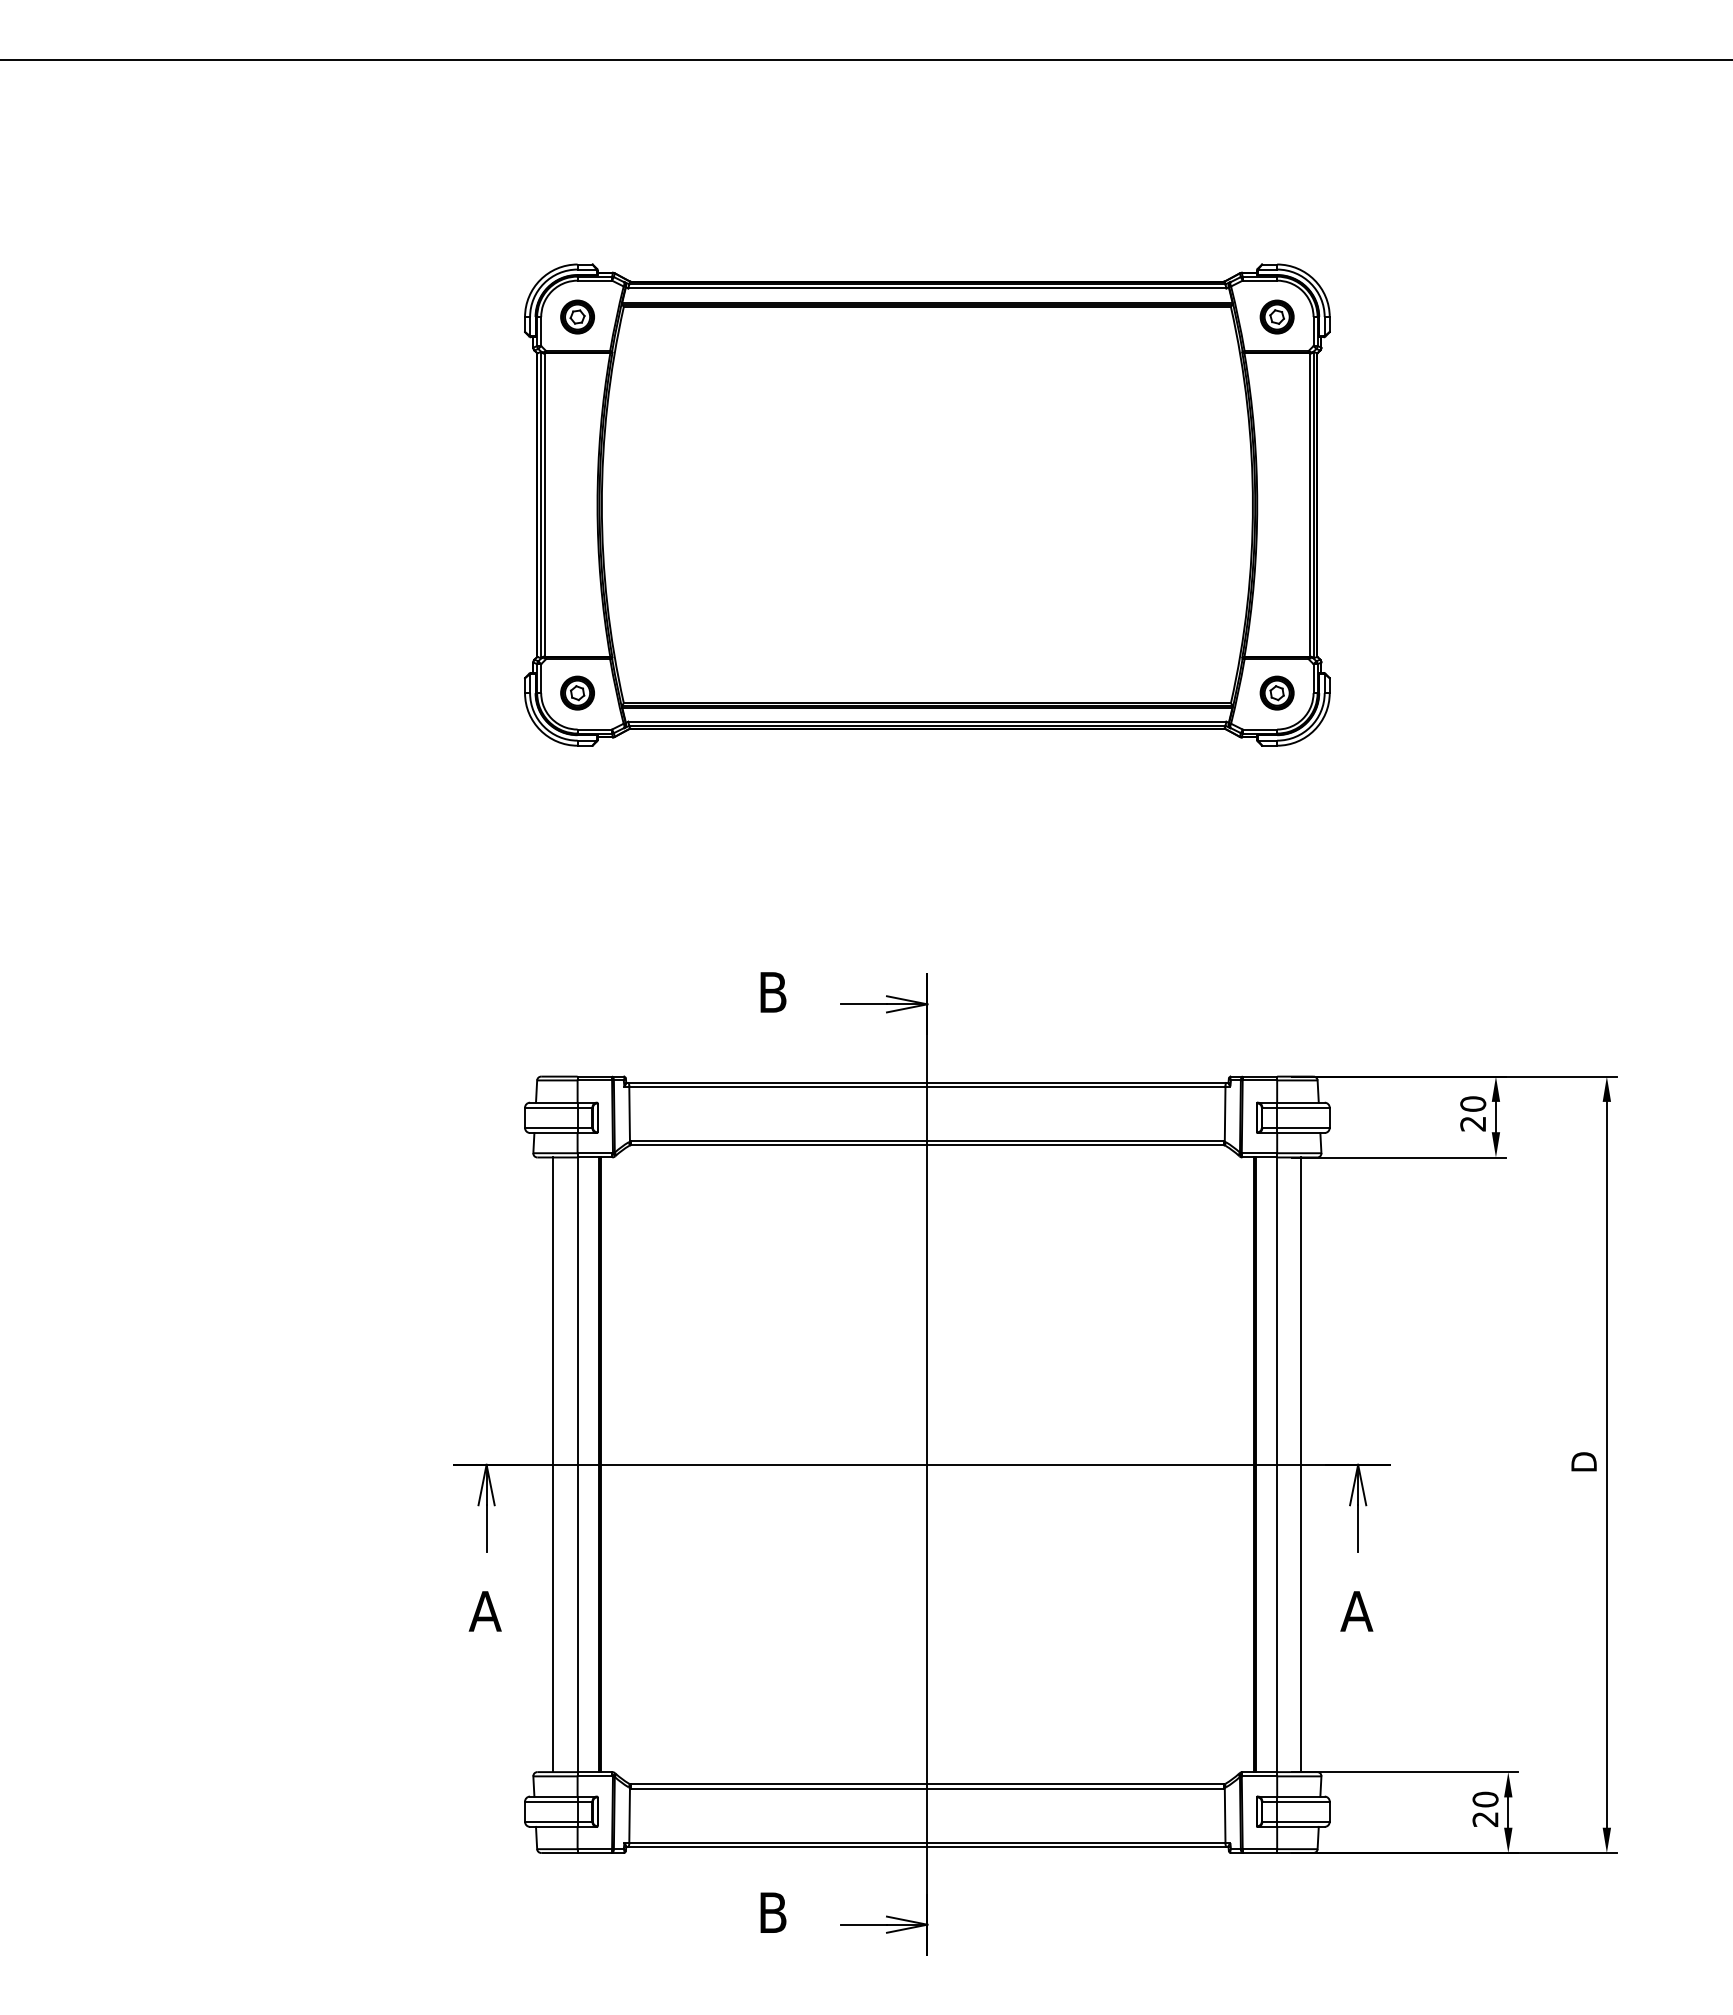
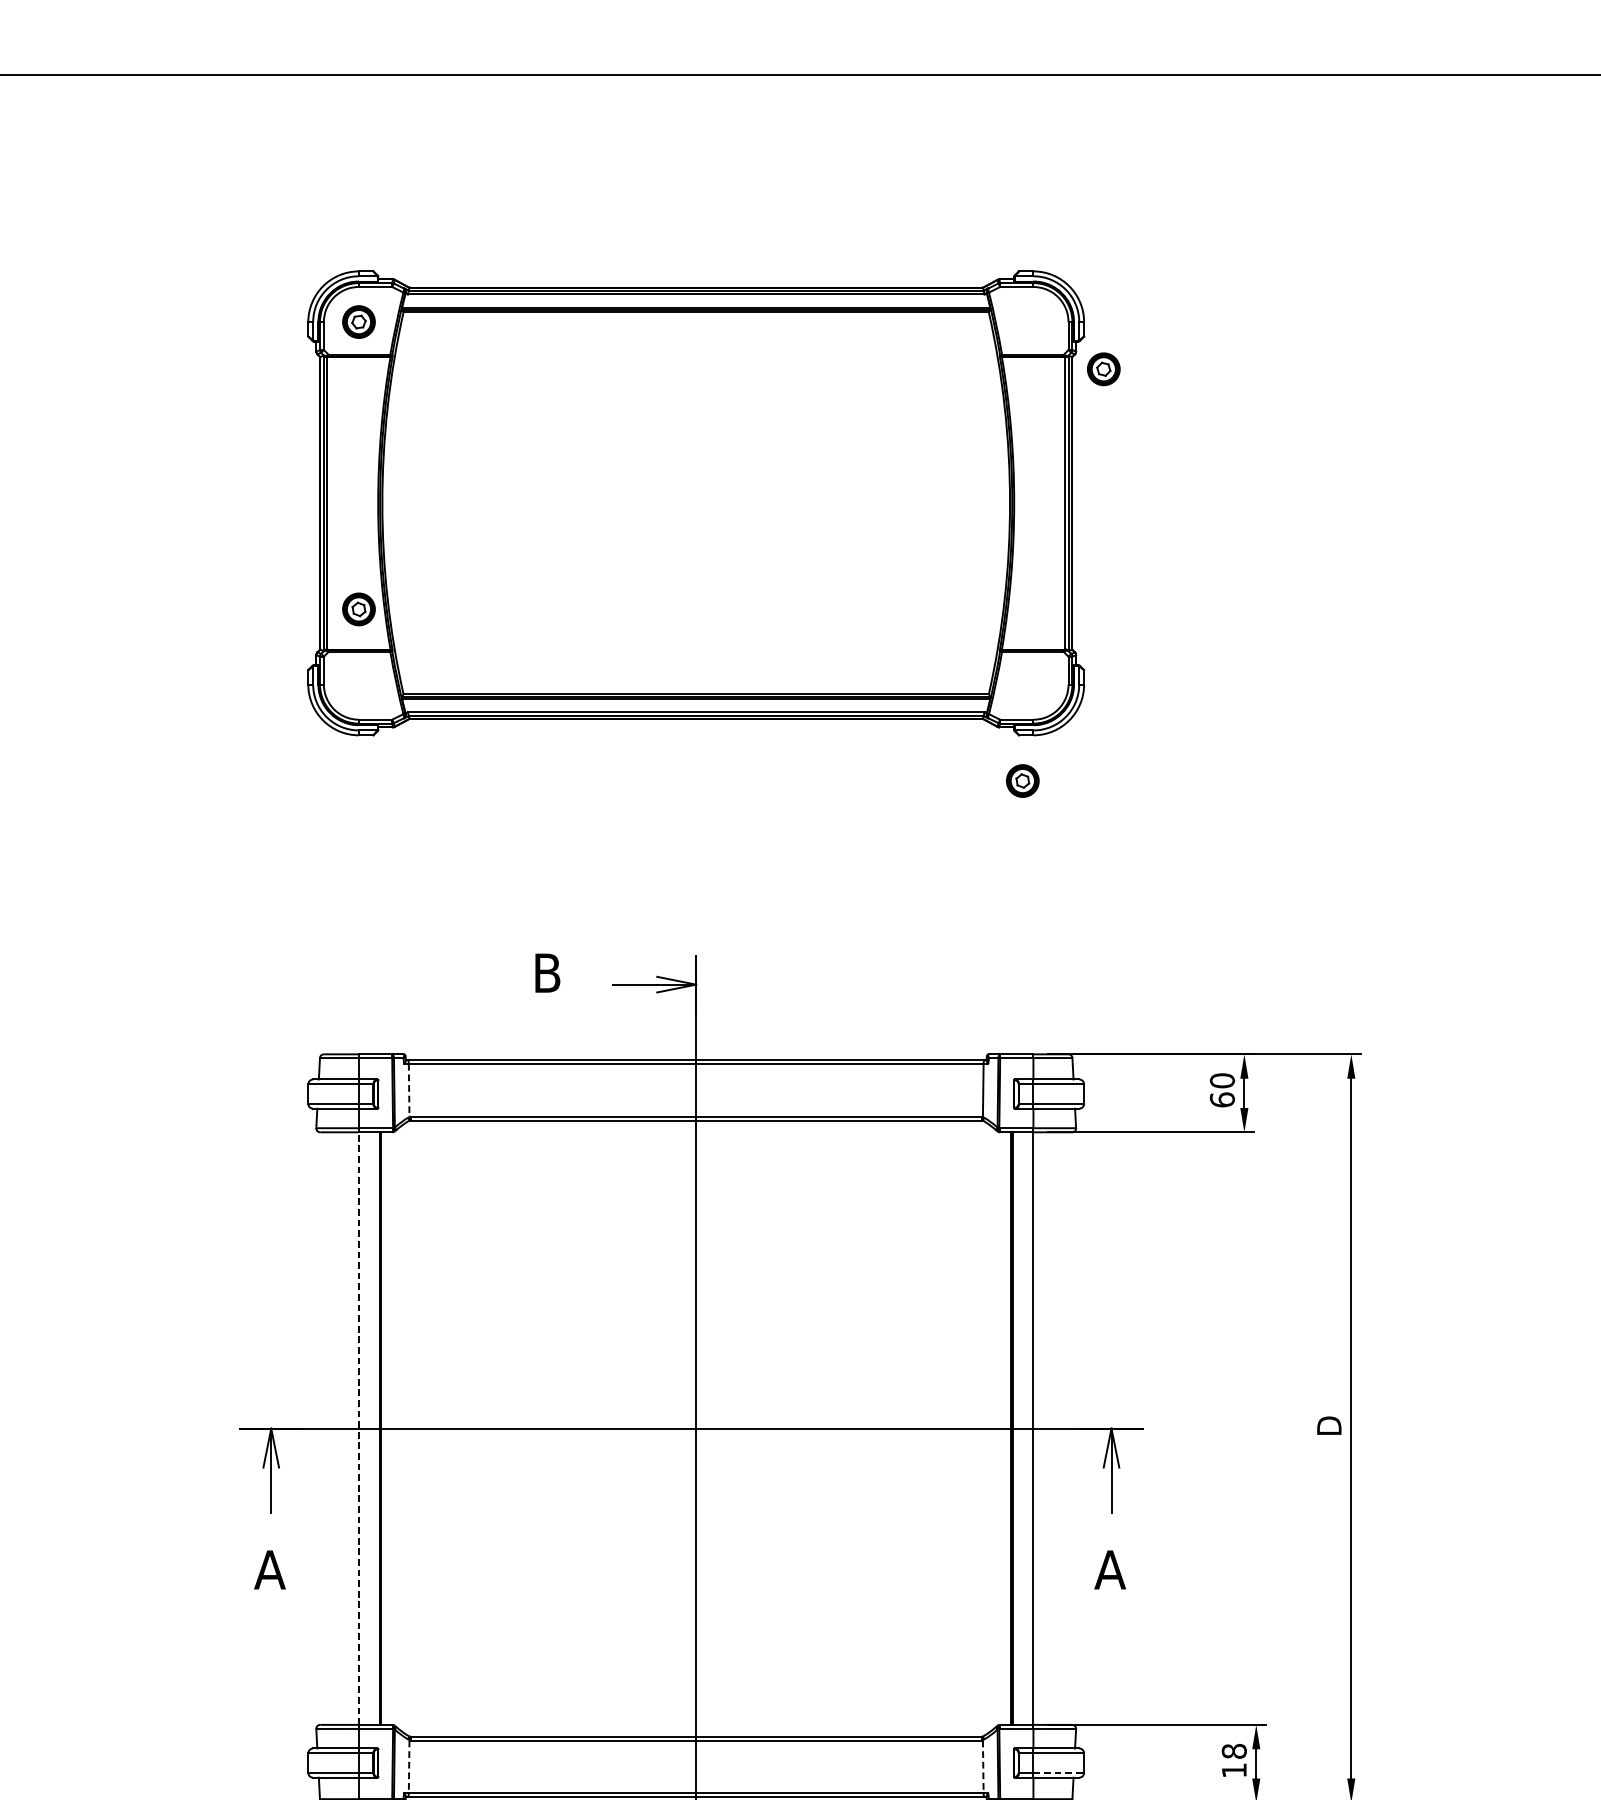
part: (1276, 316) -> (1103, 368), moved
part: (577, 692) -> (358, 608), moved
part: (1276, 692) -> (1022, 780), moved
line: (629, 1114) -> (409, 1090), solid -> dashed
text: (1473, 1123) -> (1222, 1099), 20 -> 60
line: (553, 1464) -> (335, 1428), removed
line: (577, 1464) -> (358, 1428), solid -> dashed
line: (1301, 1464) -> (1056, 1428), removed
text: (1485, 1808) -> (1234, 1759), 20 -> 18
line: (629, 1816) -> (409, 1767), solid -> dashed
line: (1225, 1816) -> (983, 1767), solid -> dashed
line: (1303, 1821) -> (1058, 1772), solid -> dashed

